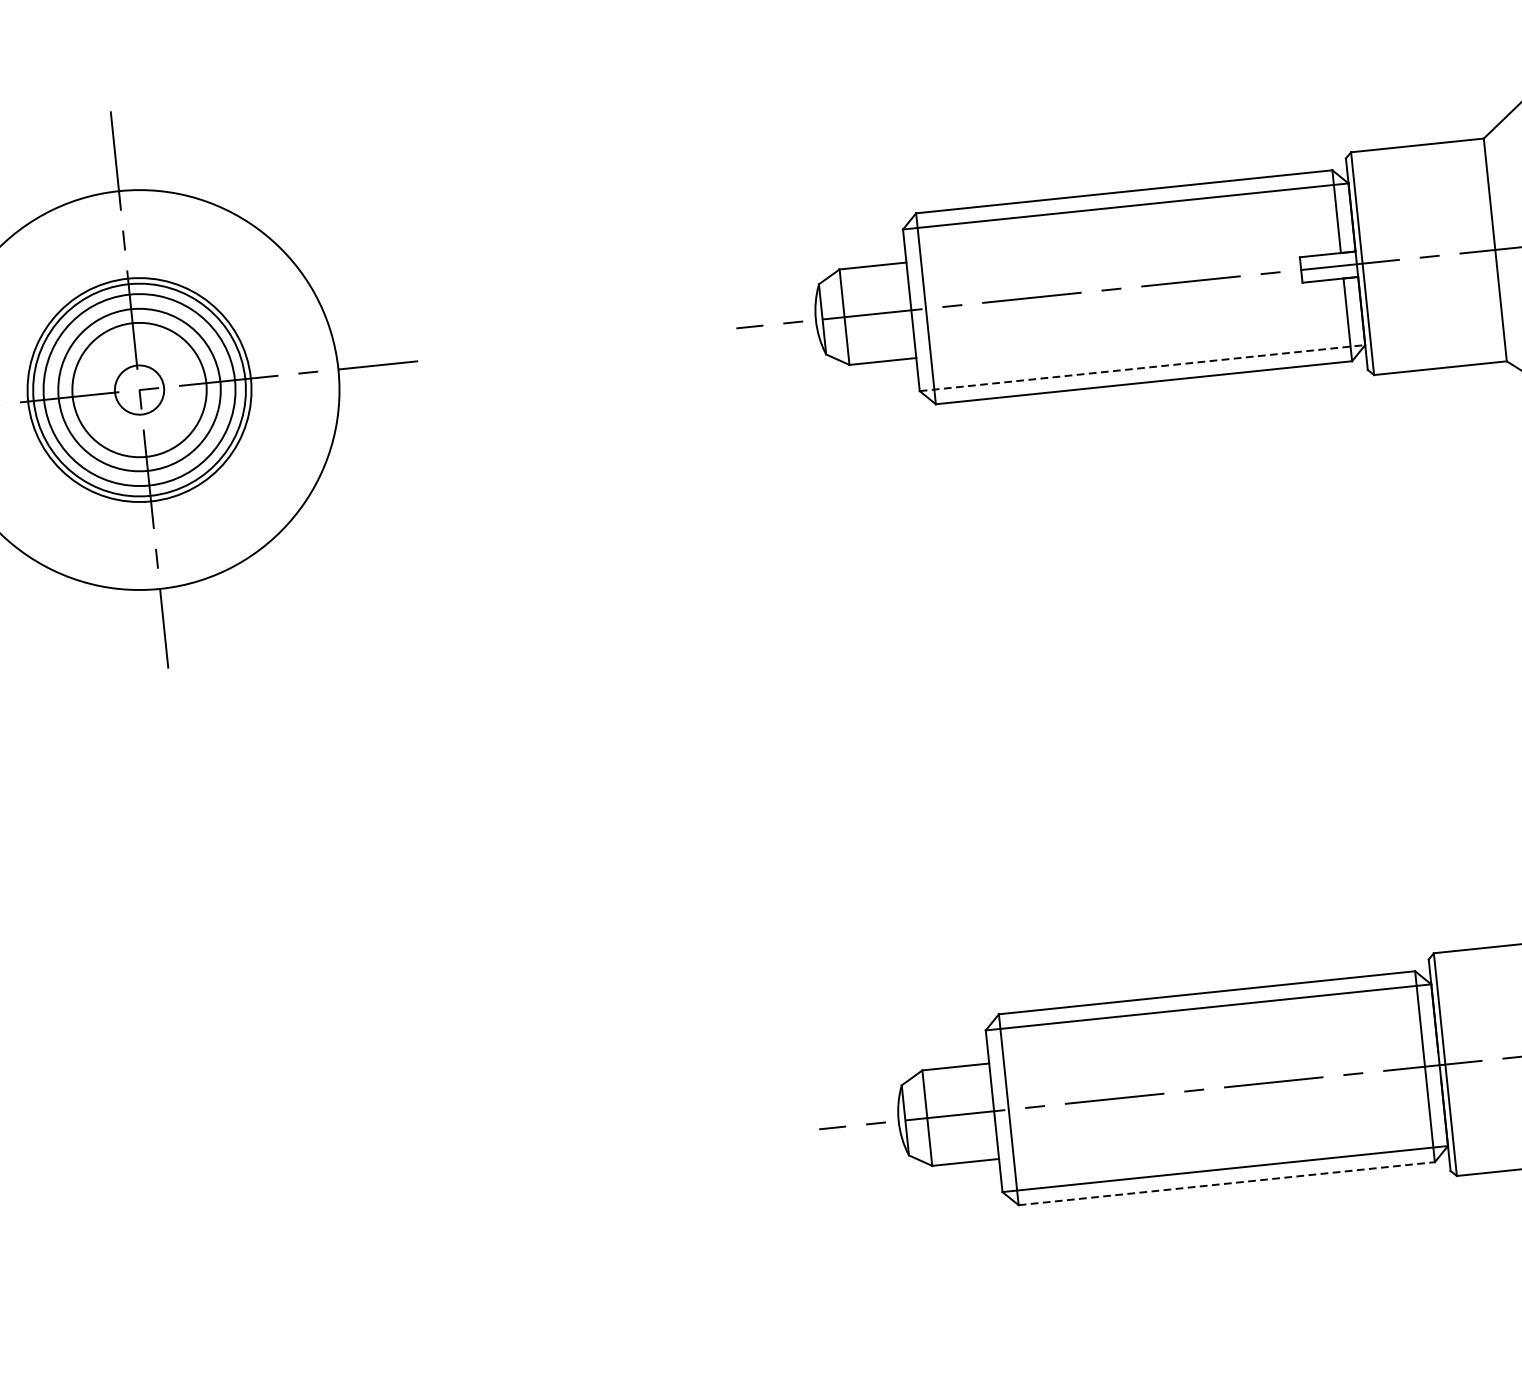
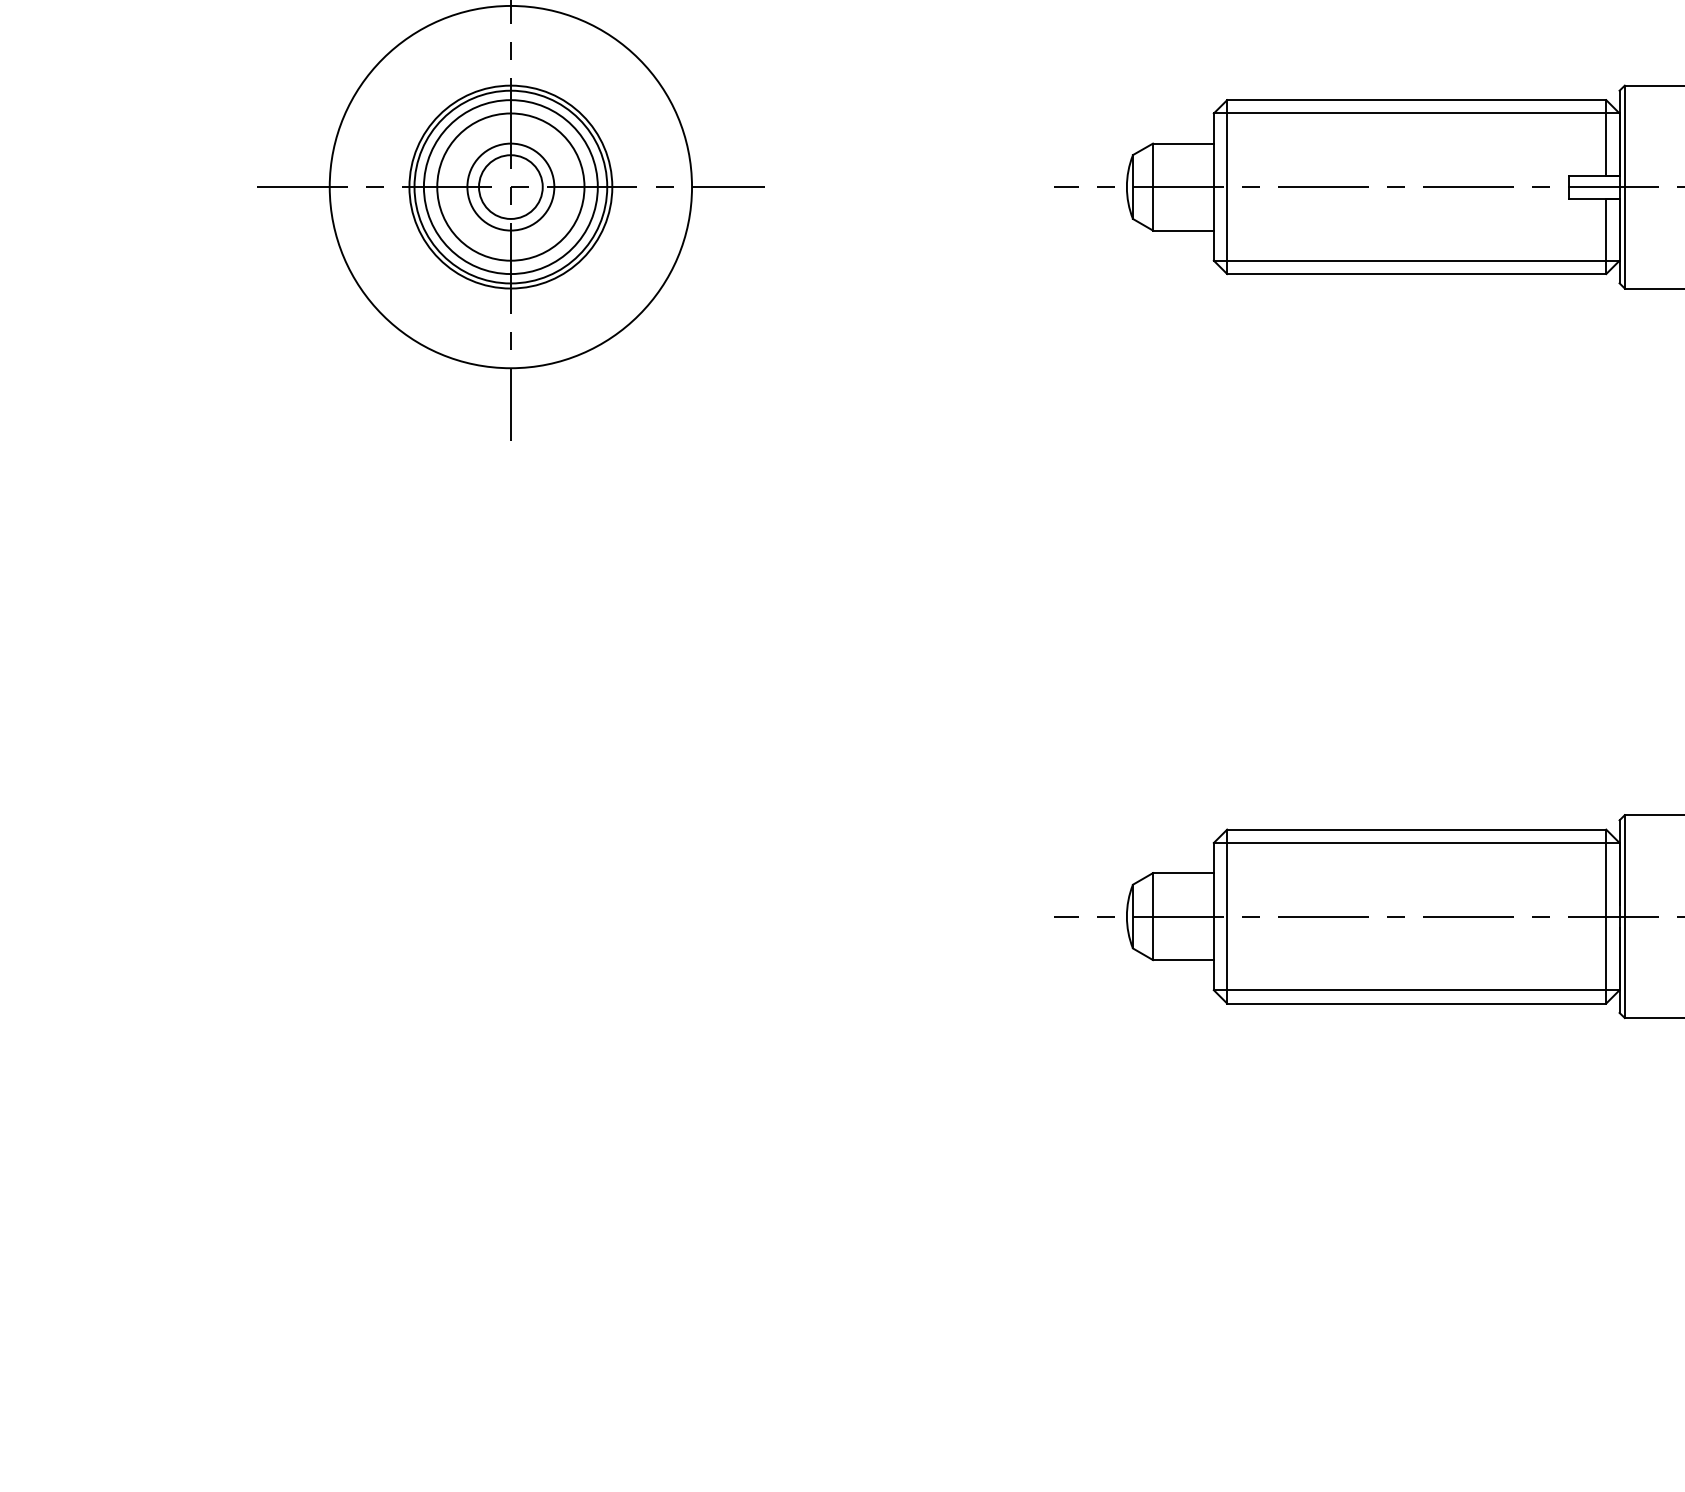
line: (1142, 367) -> (1416, 260), dashed -> solid
circle: (139, 389) -> (510, 186), size x0.71
circle: (139, 389) -> (510, 186), size x1.43
line: (1226, 1183) -> (1416, 1003), dashed -> solid

